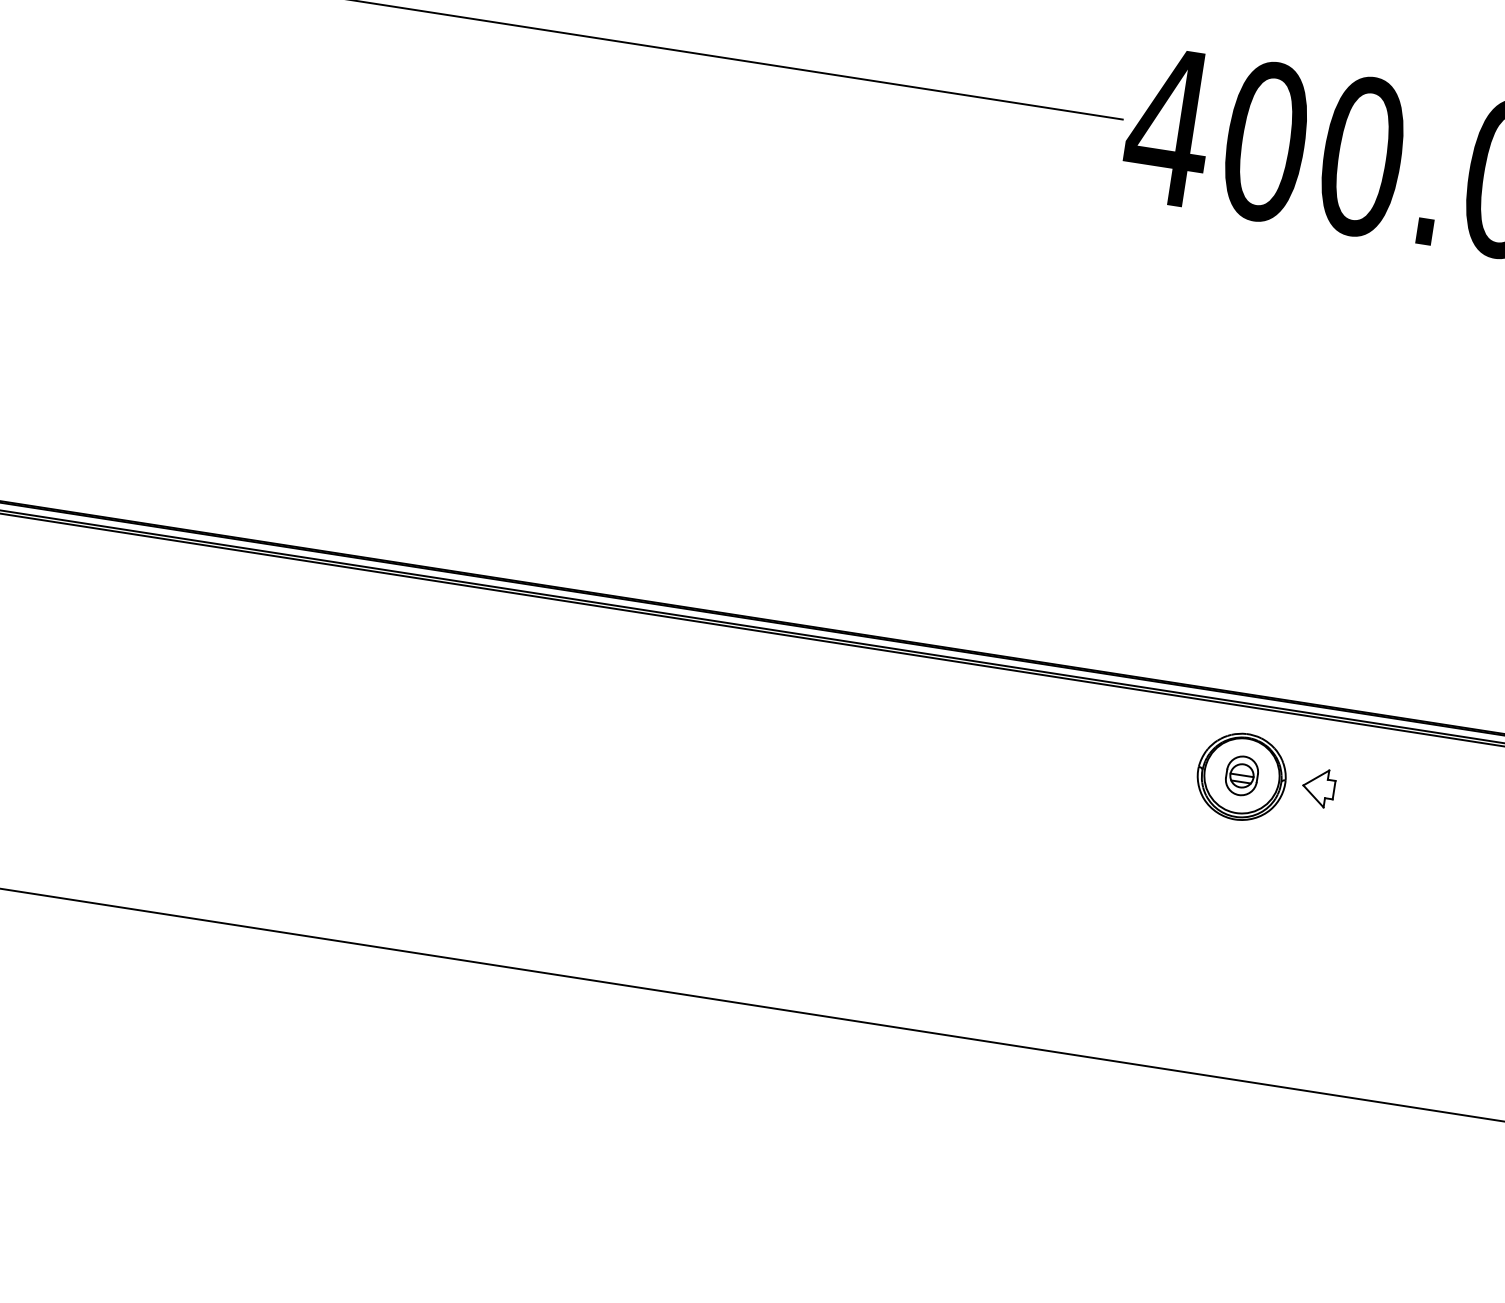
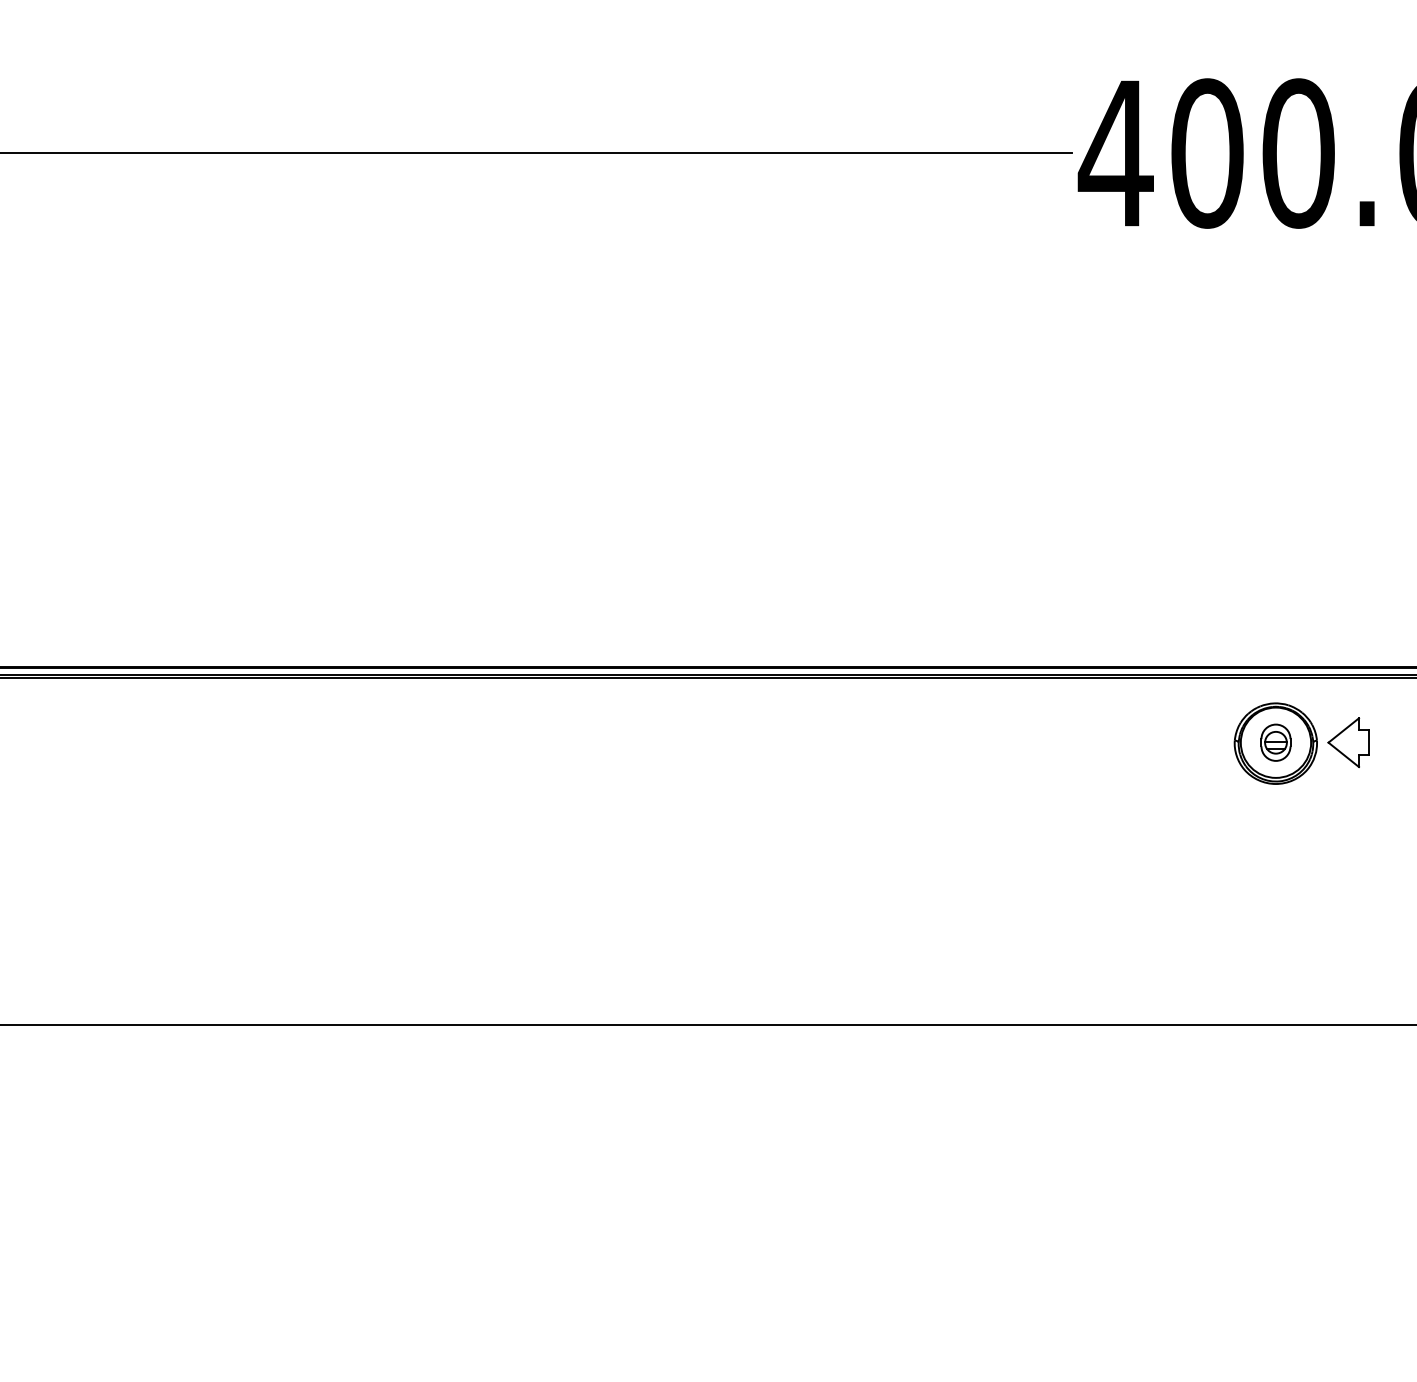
part: (1317, 787) -> (1347, 742), size x1.4

